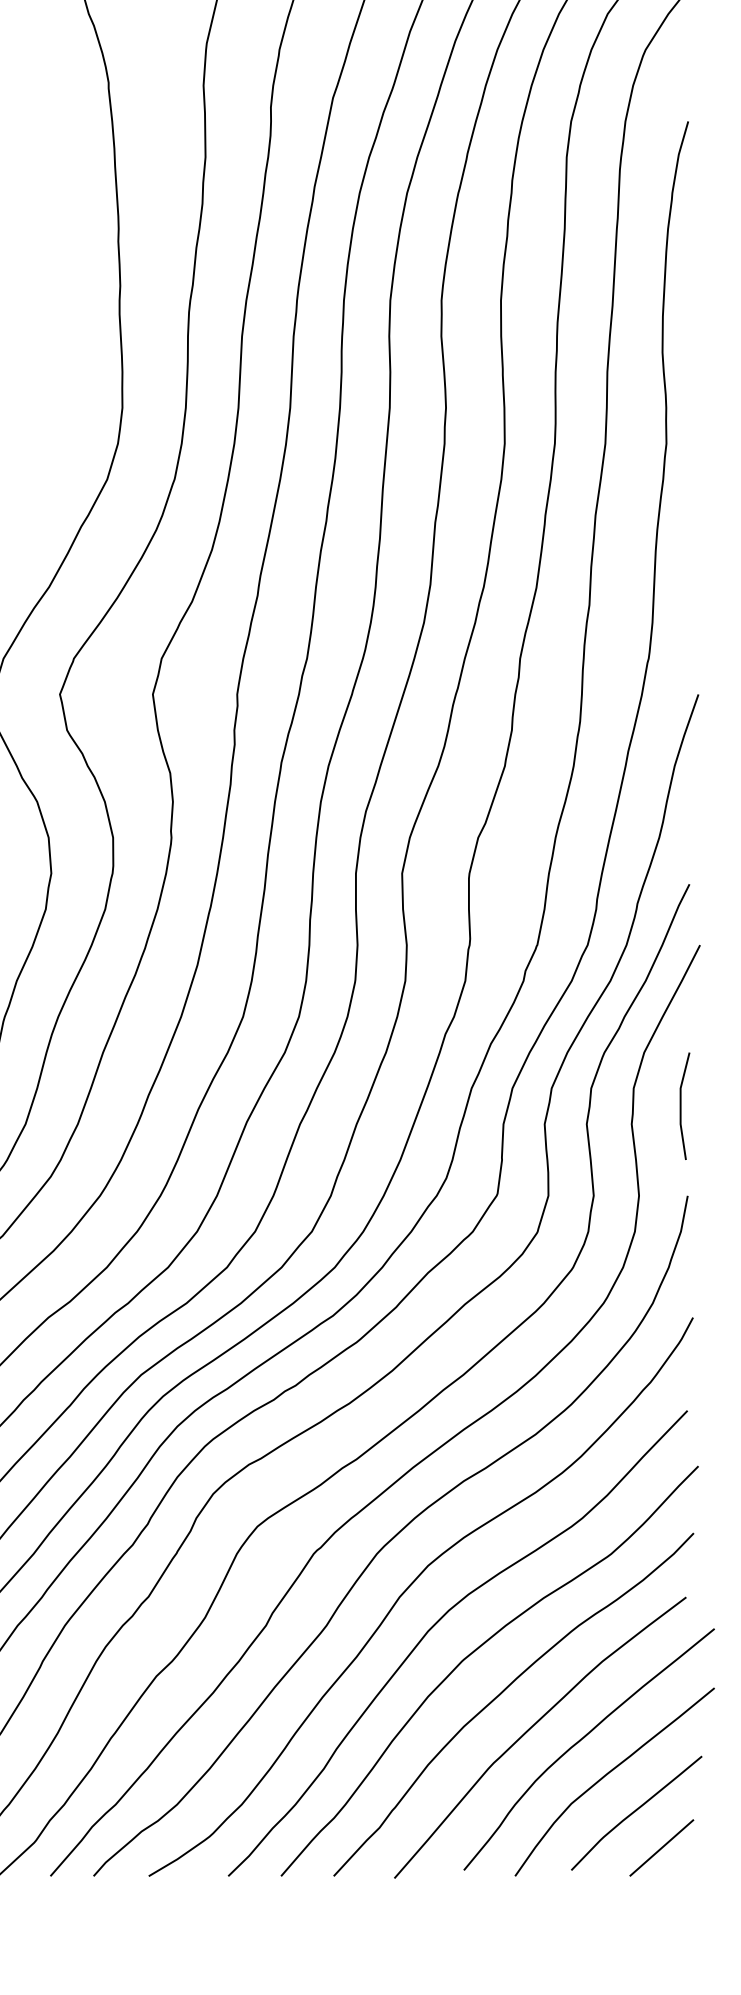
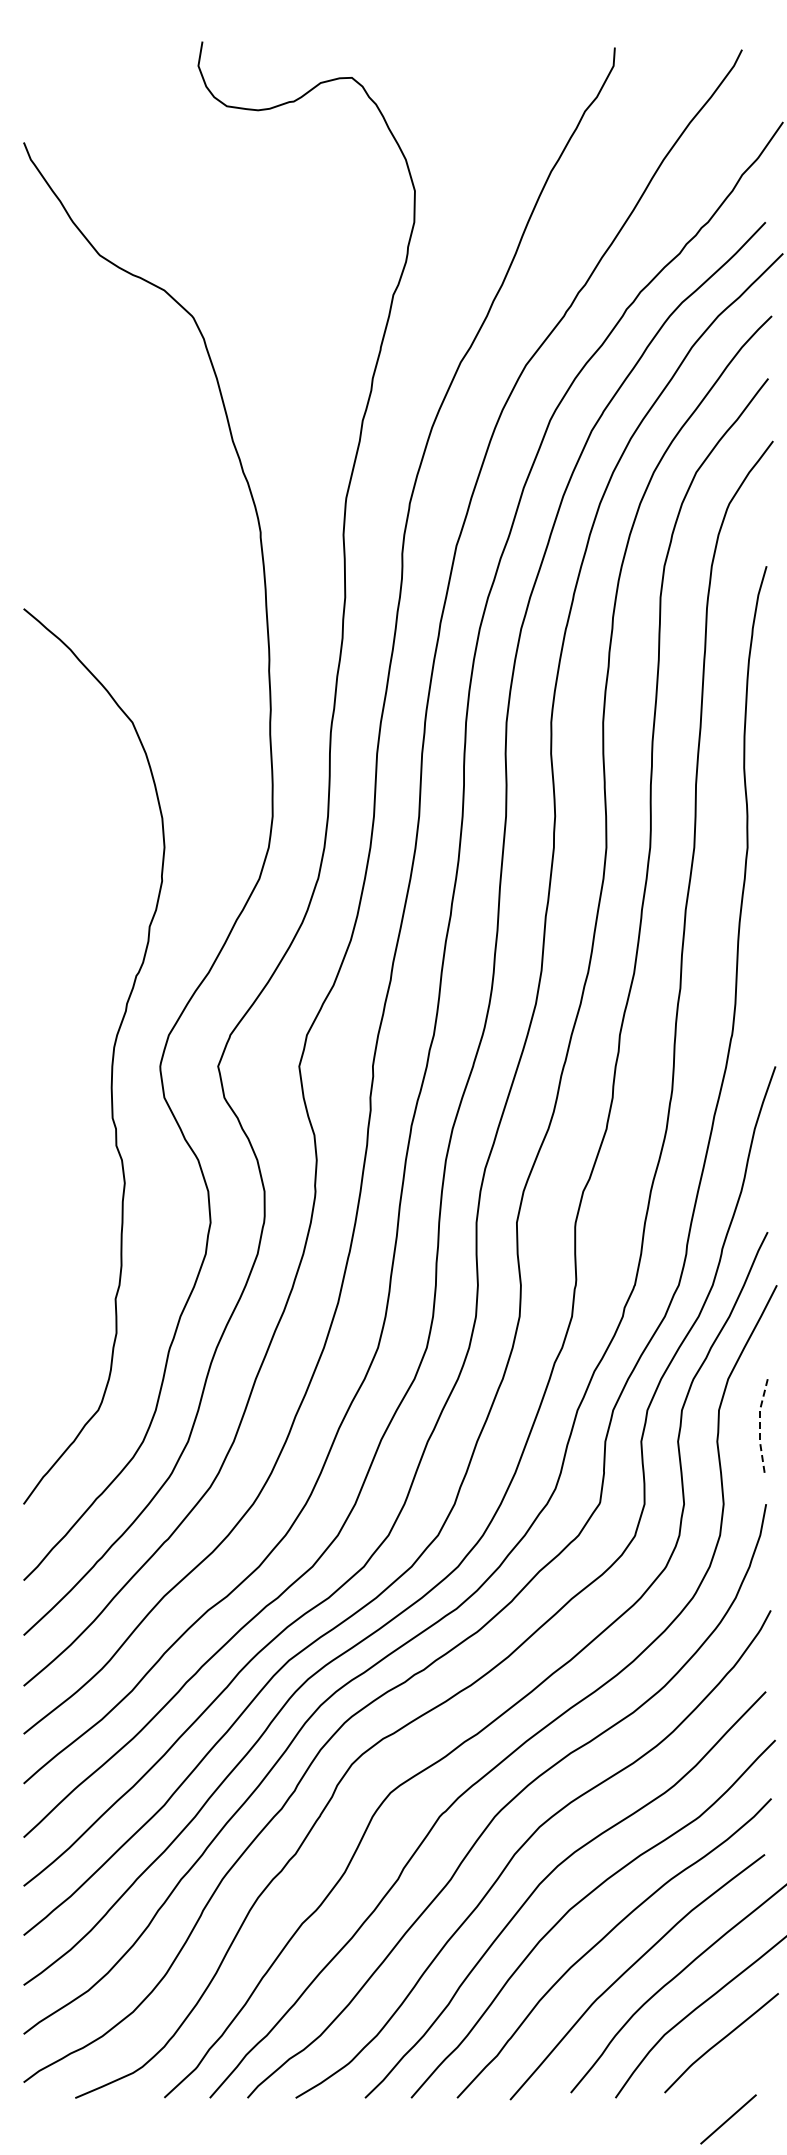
line: (680, 1104) -> (759, 1424), solid -> dashed
line: (661, 1848) -> (728, 2119), moved

